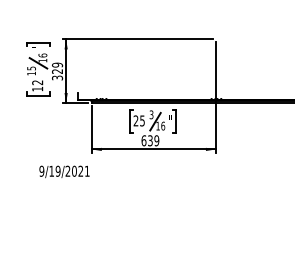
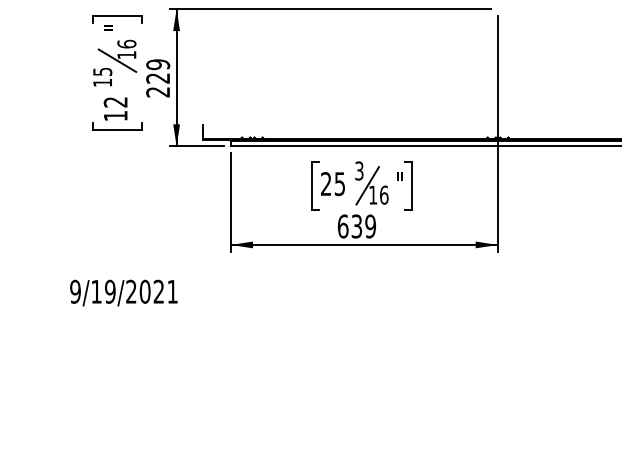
text: (57, 77) -> (158, 91), 329 -> 229
text: (64, 171) -> (123, 292), moved

